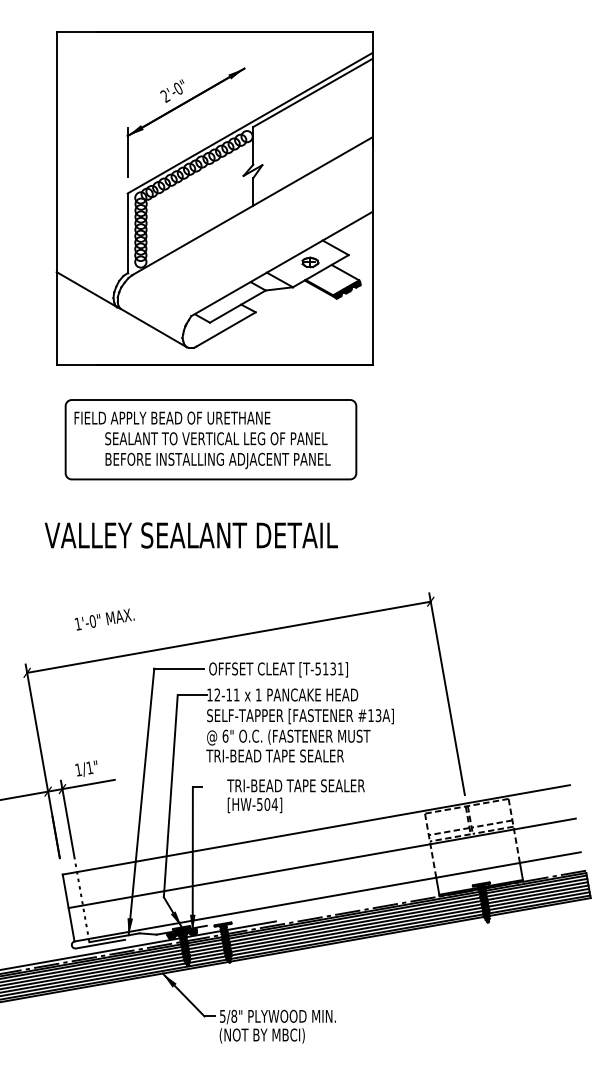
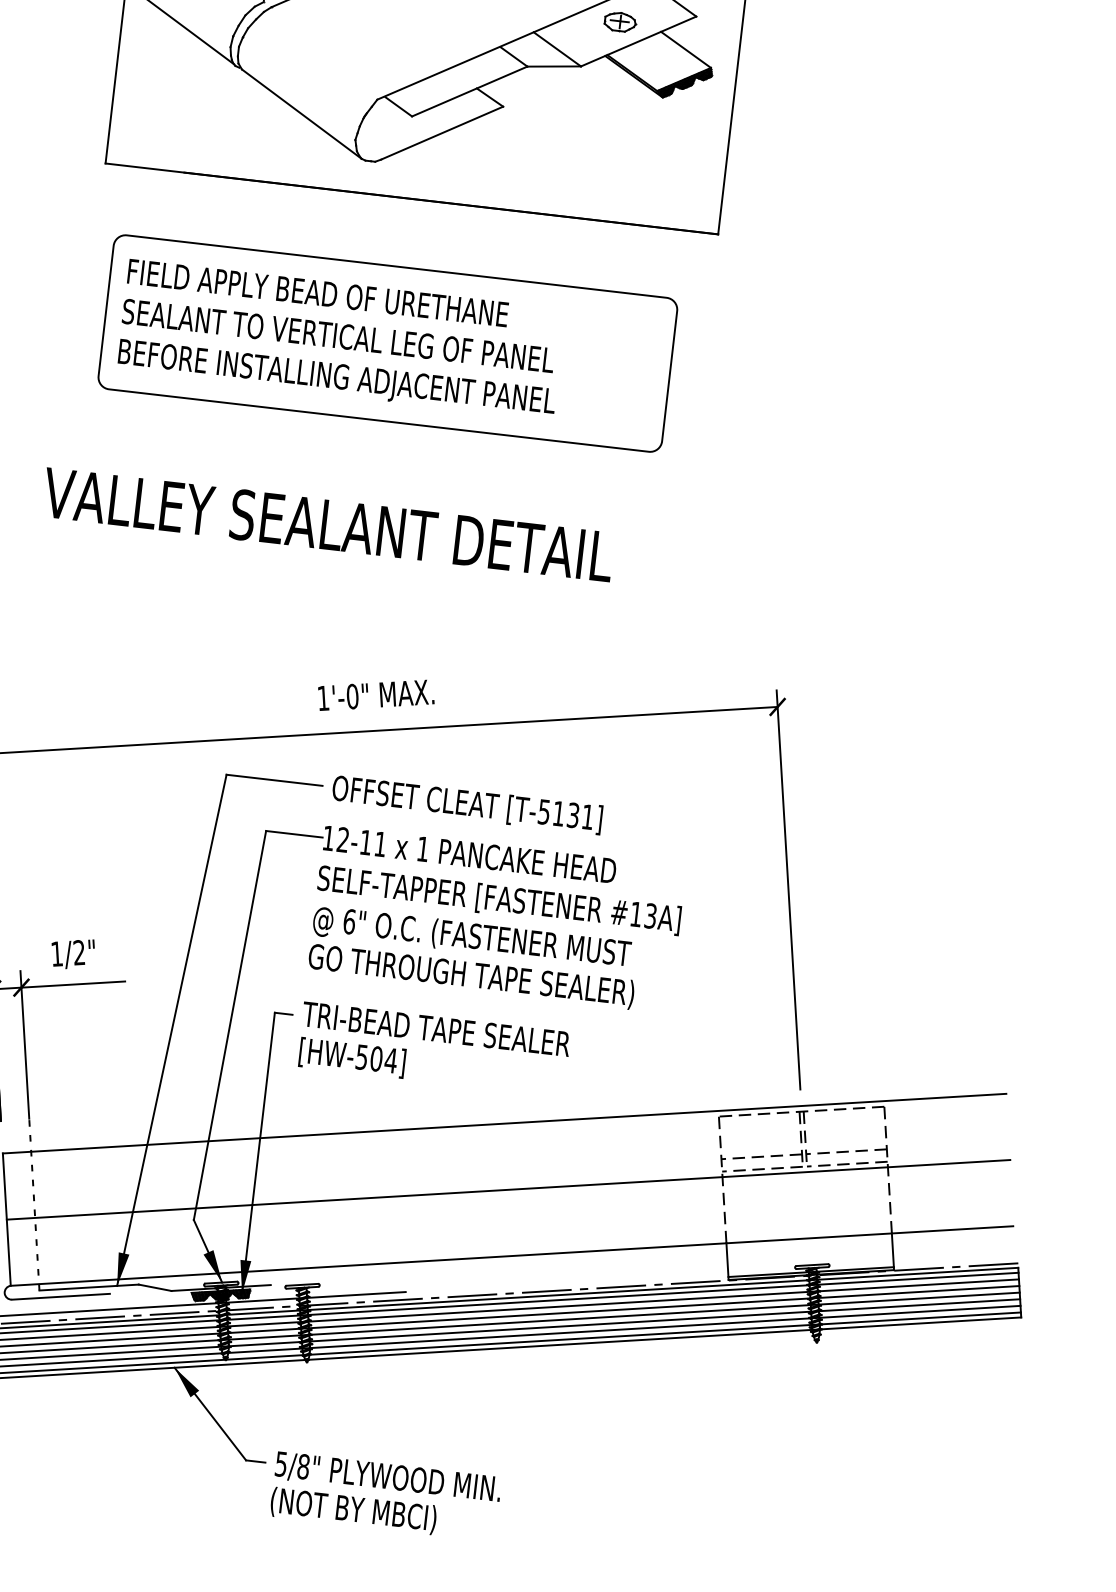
text: (217, 450) -> (337, 358), moved
text: (104, 619) -> (375, 695), moved
text: (290, 756) -> (470, 975), TRI-BEAD TAPE SEALER -> GO THROUGH TAPE SEALER)
text: (88, 767) -> (76, 951), 1/1" -> 1/2"
text: (295, 796) -> (432, 1049), moved

